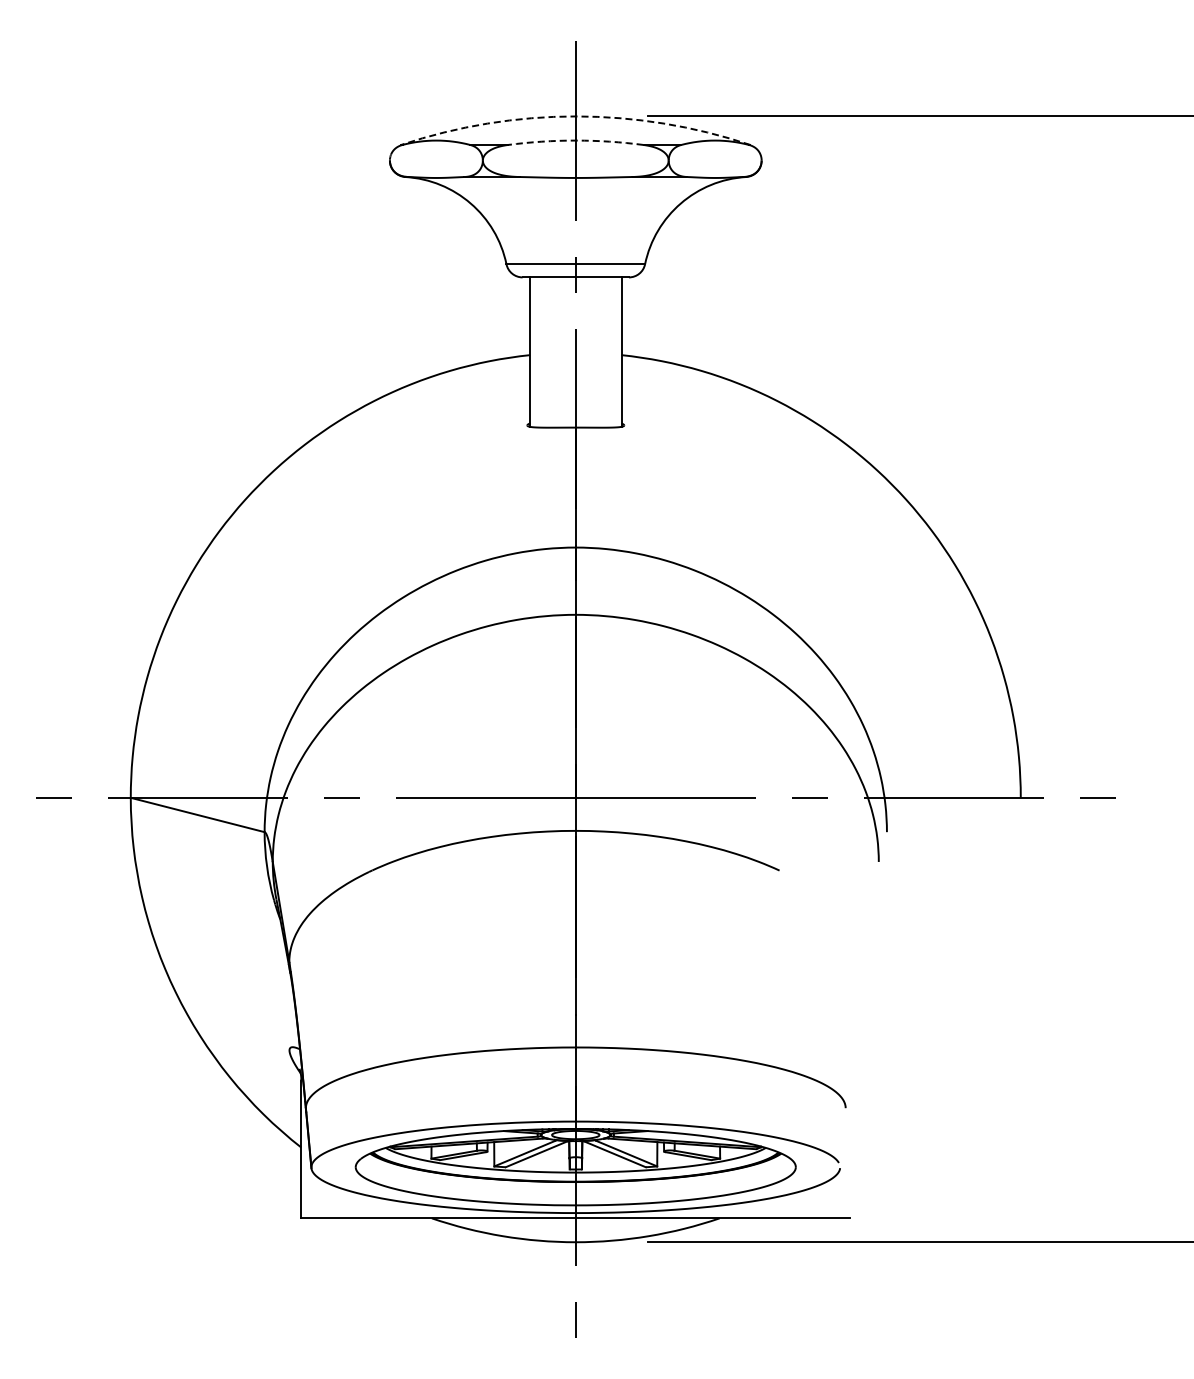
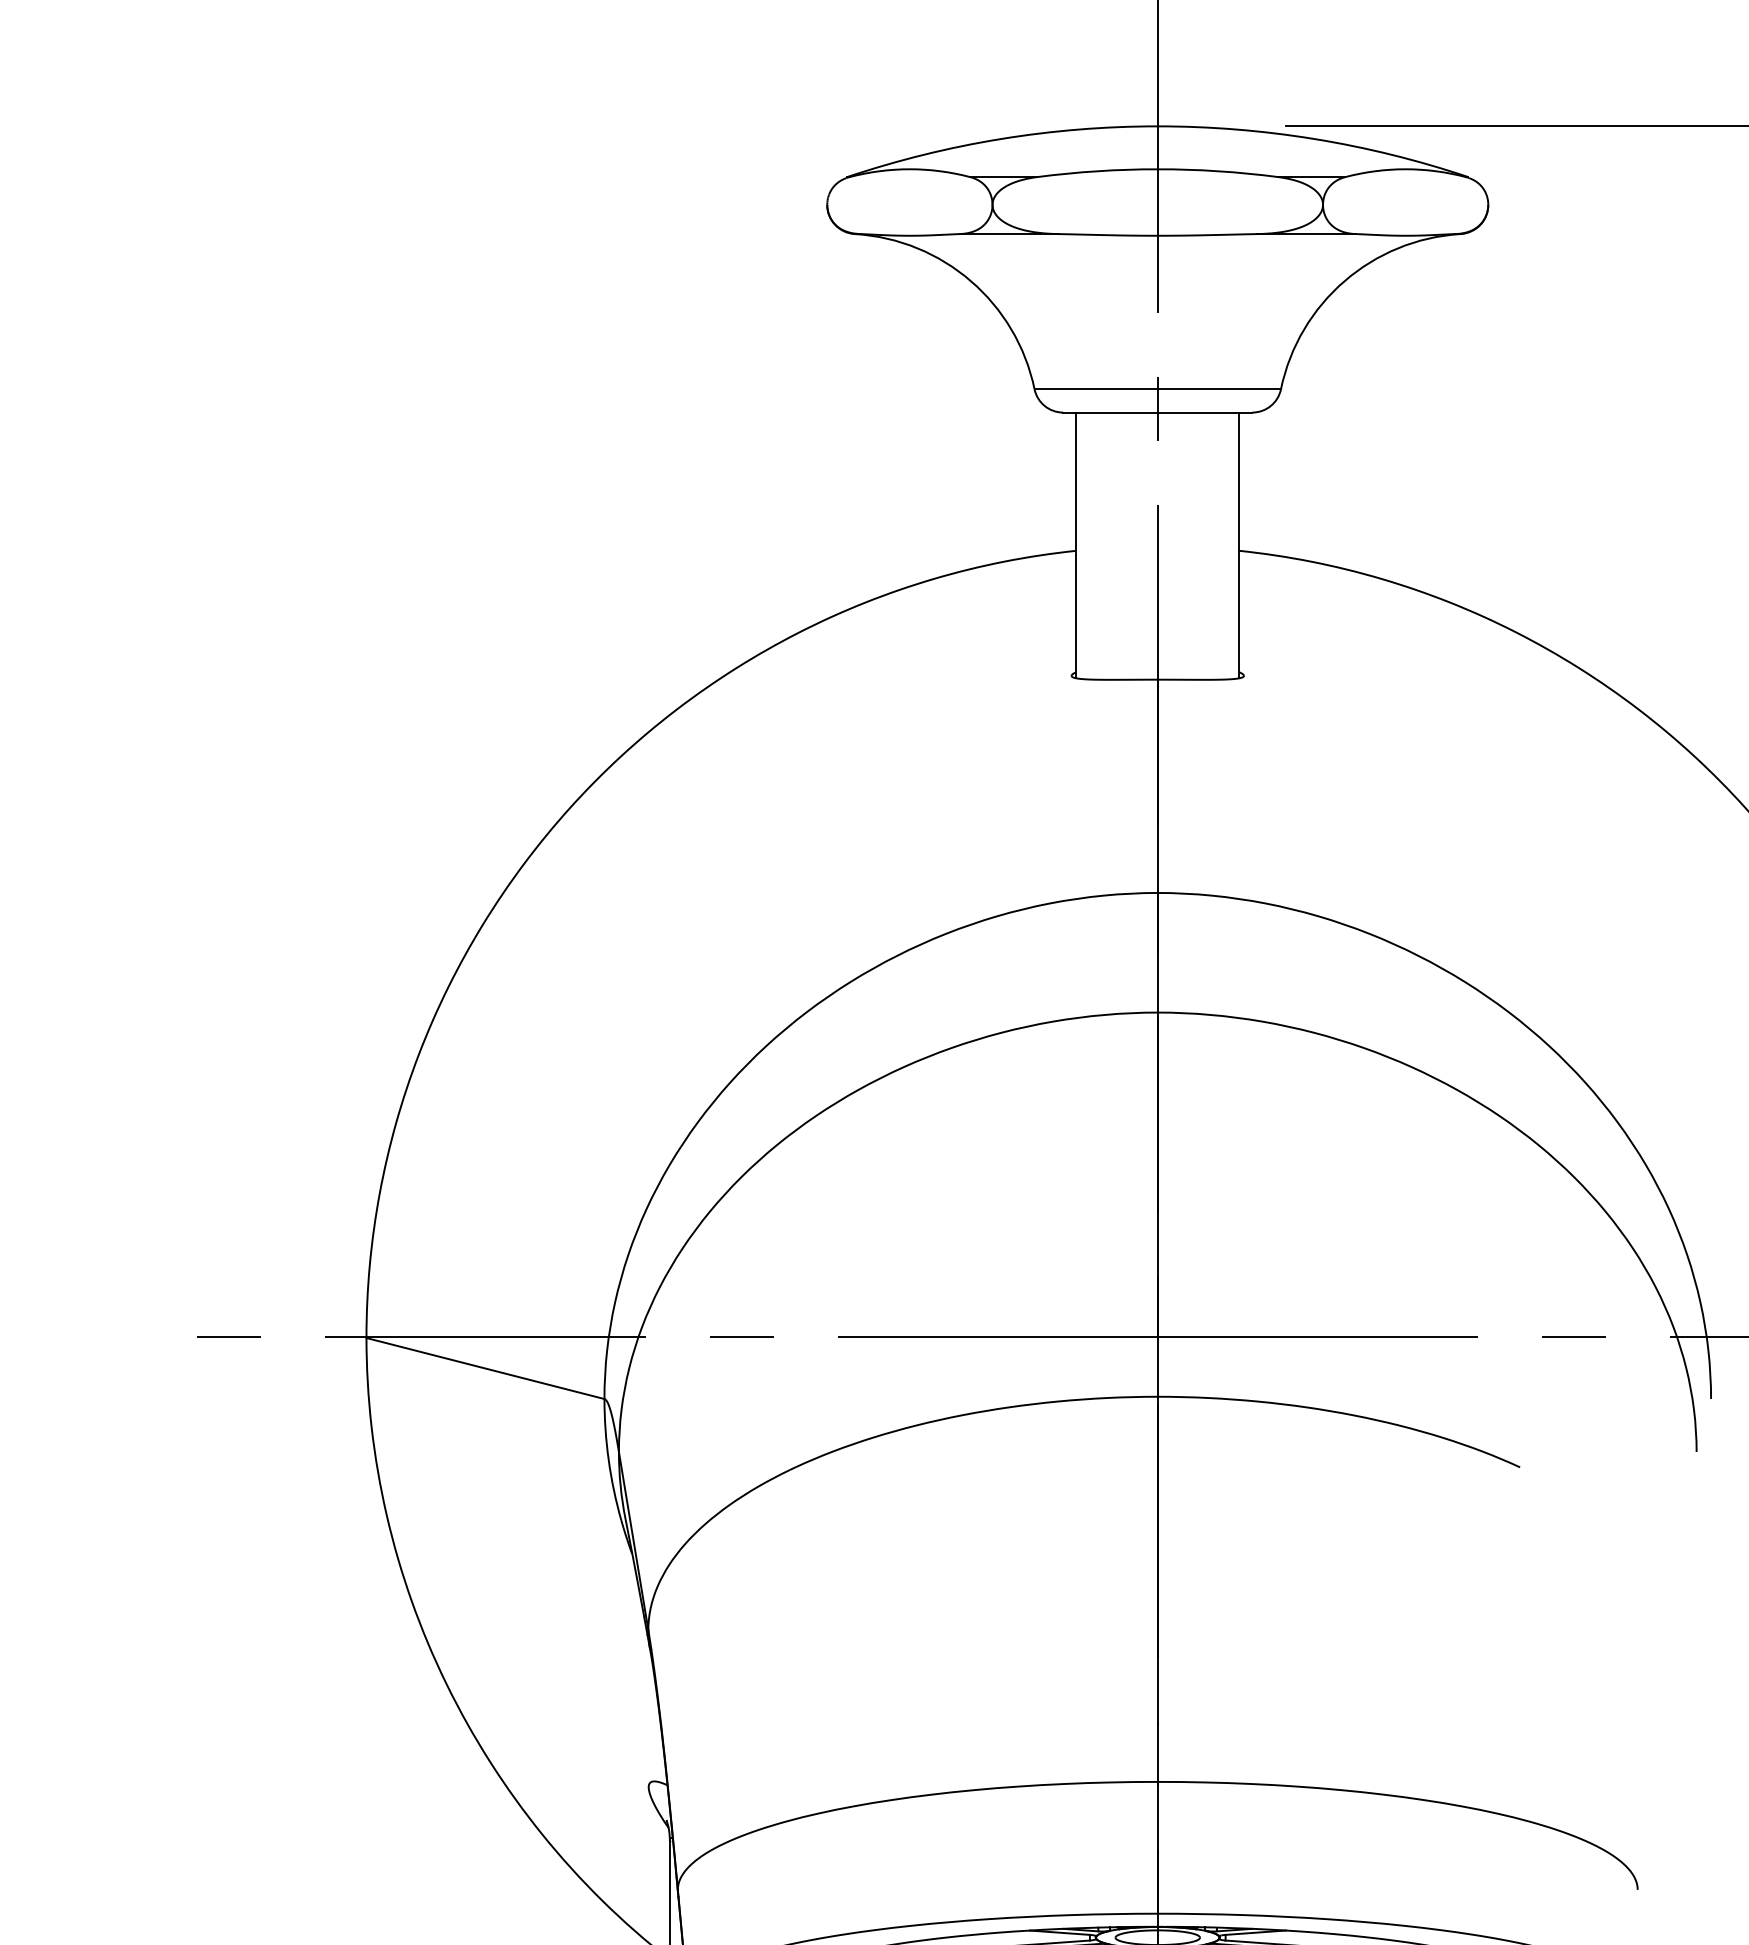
arc: (575, 116) -> (1157, 126), dashed -> solid
arc: (575, 140) -> (1157, 169), dashed -> solid

